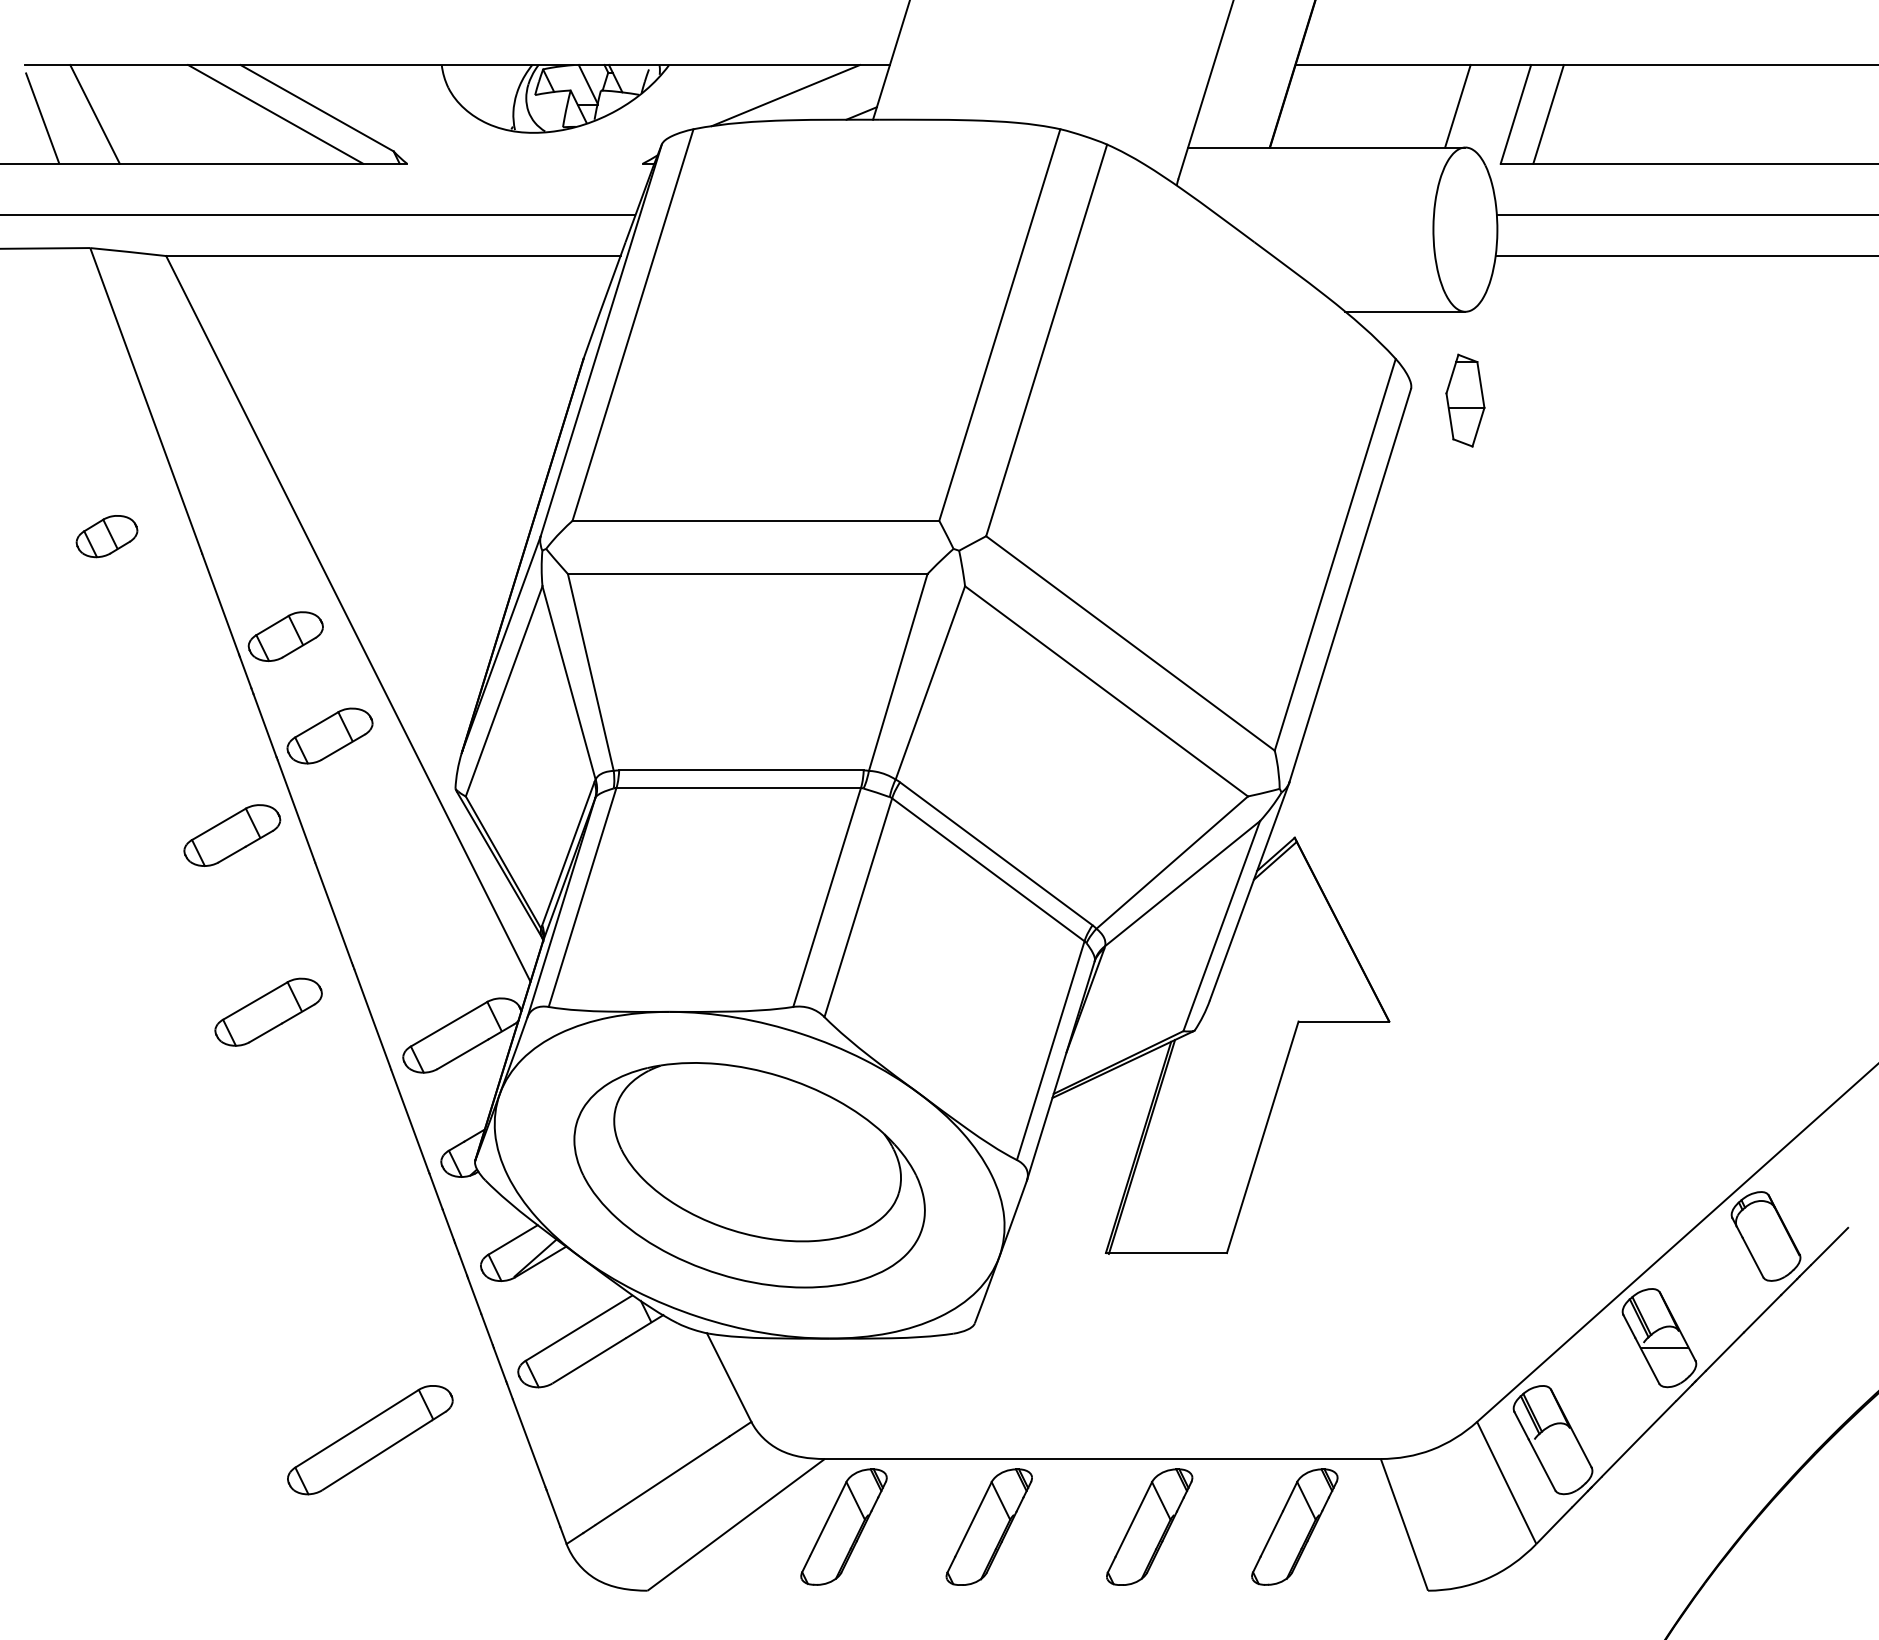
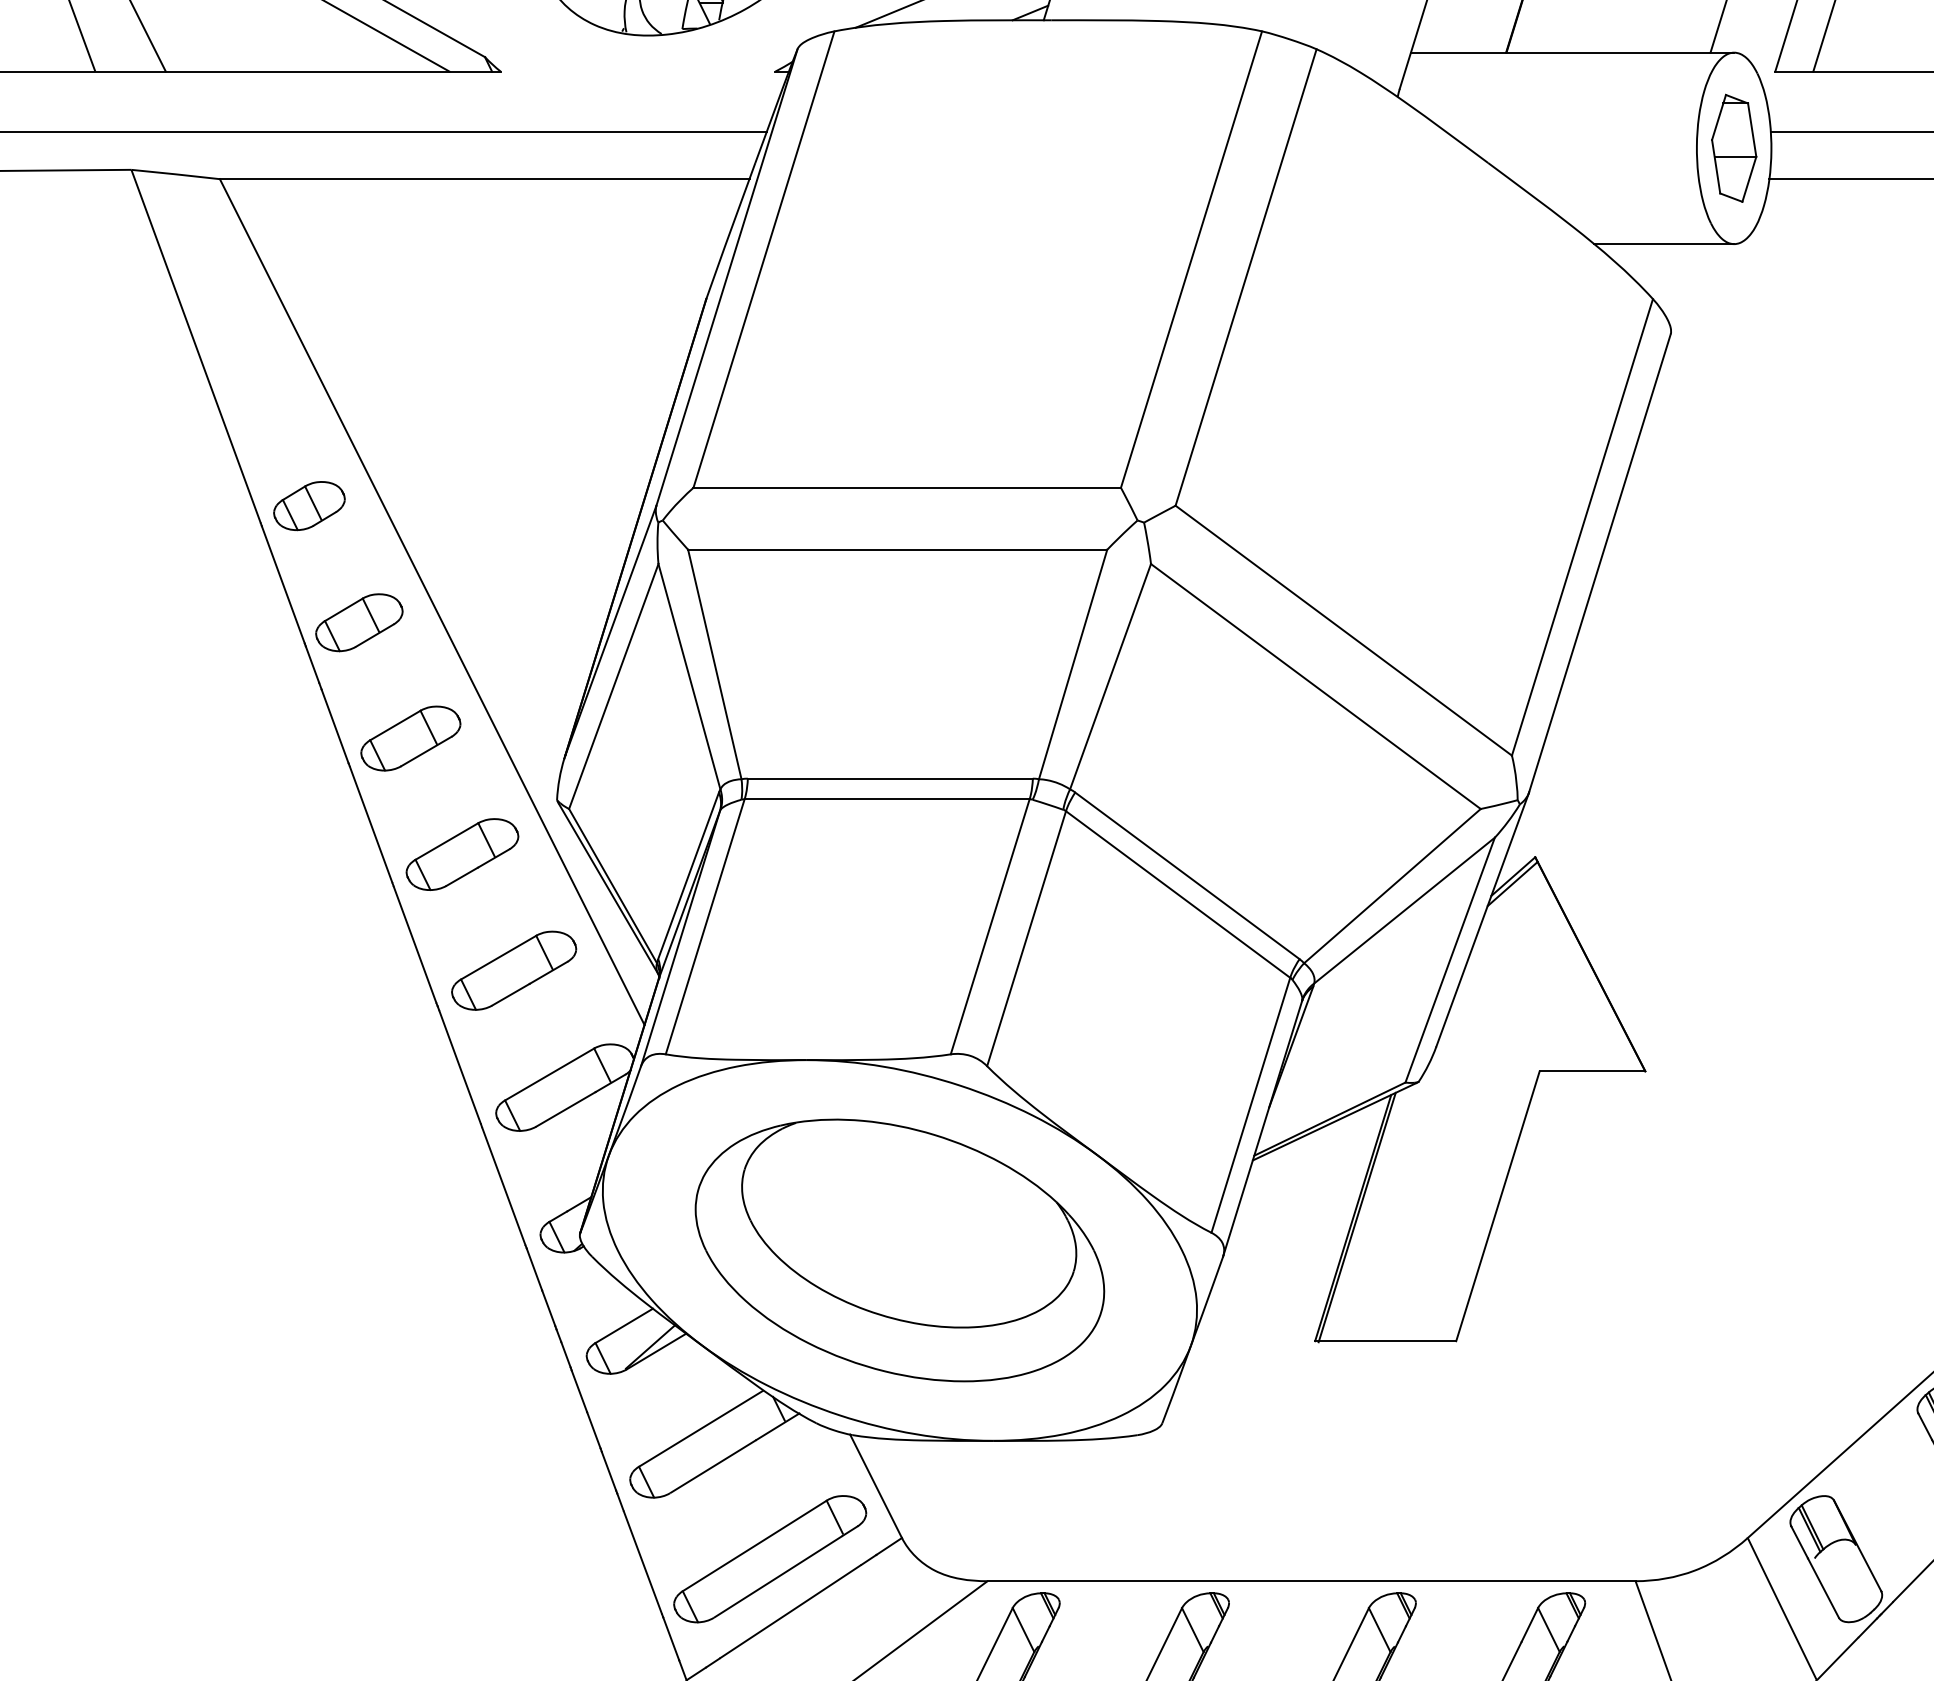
part: (1465, 400) -> (1734, 148), moved
part: (106, 536) -> (308, 506), moved
part: (232, 835) -> (462, 854), moved
part: (268, 1011) -> (513, 969), moved
part: (370, 1440) -> (770, 1559), moved

